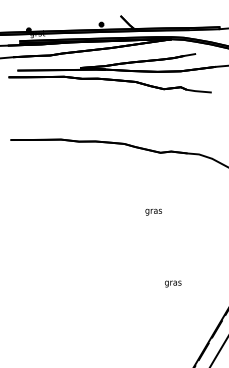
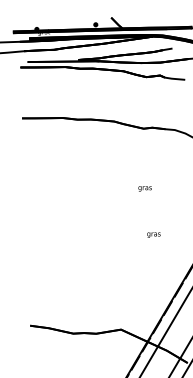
text: (152, 211) -> (144, 188), moved

